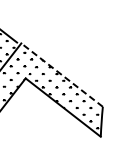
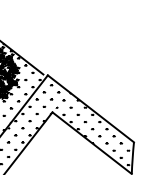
line: (61, 74) -> (90, 108), dashed -> solid

